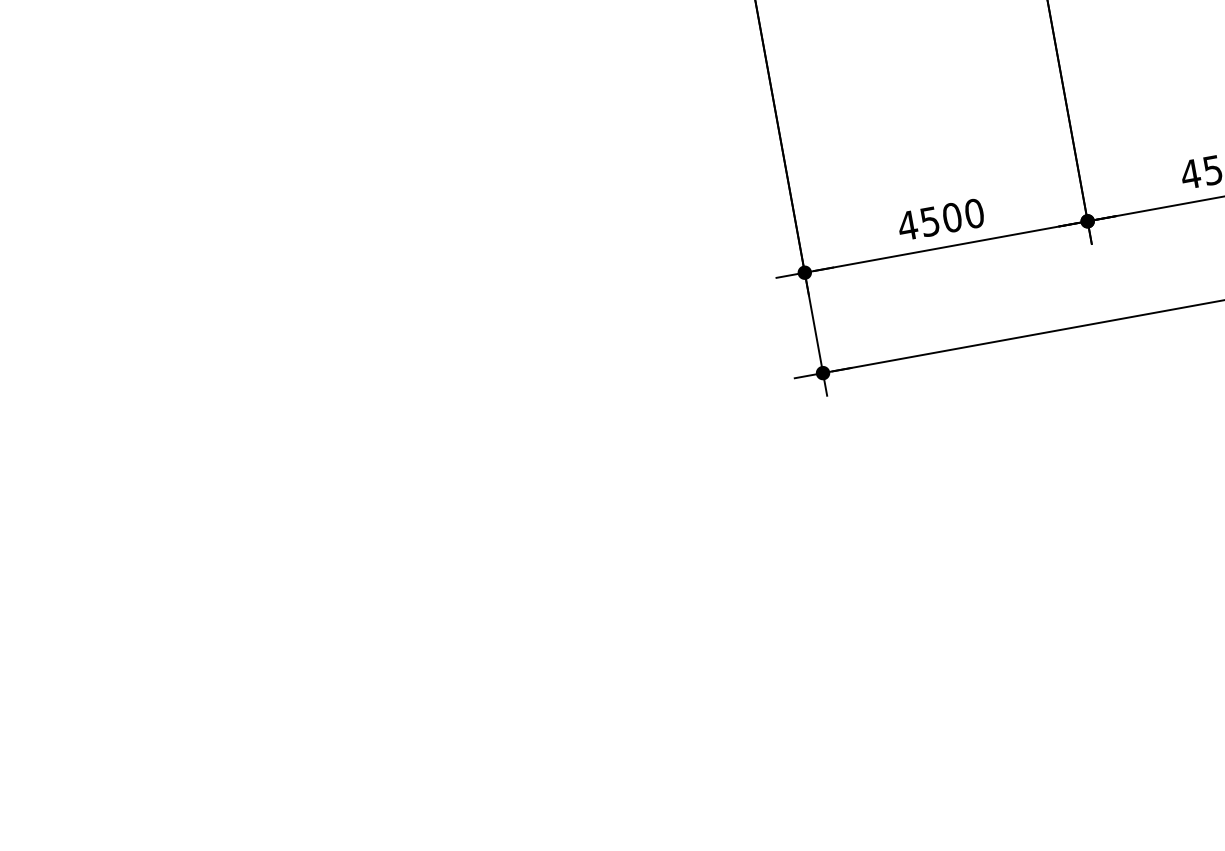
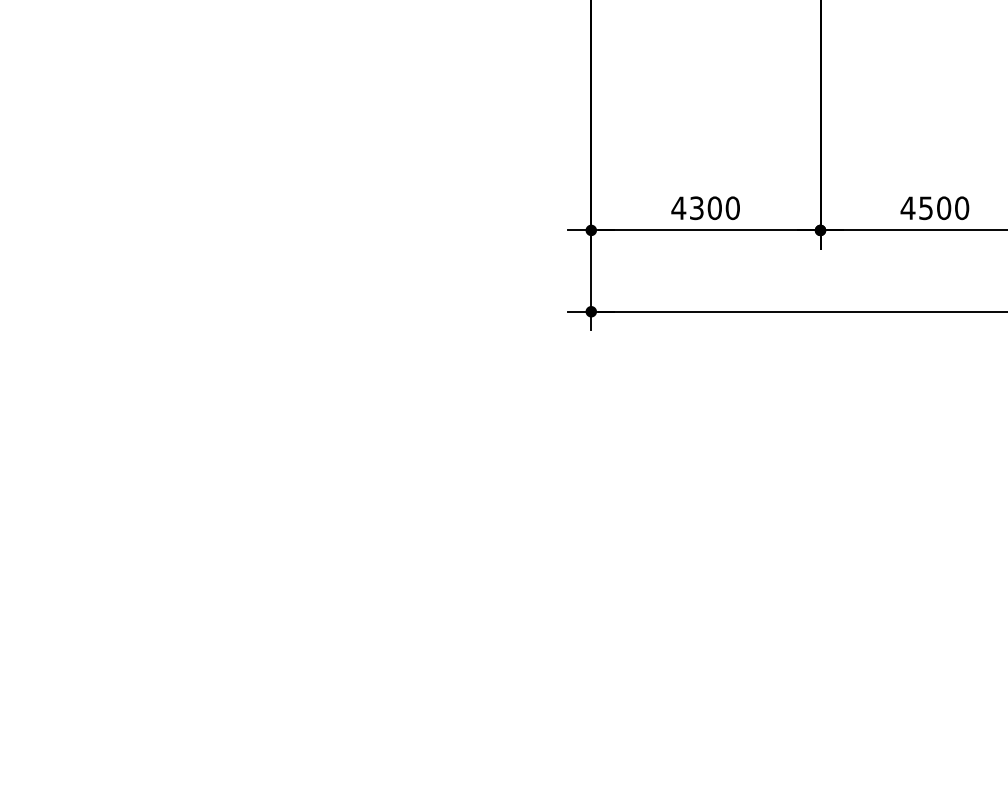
text: (929, 220) -> (696, 207), 4500 -> 4300

